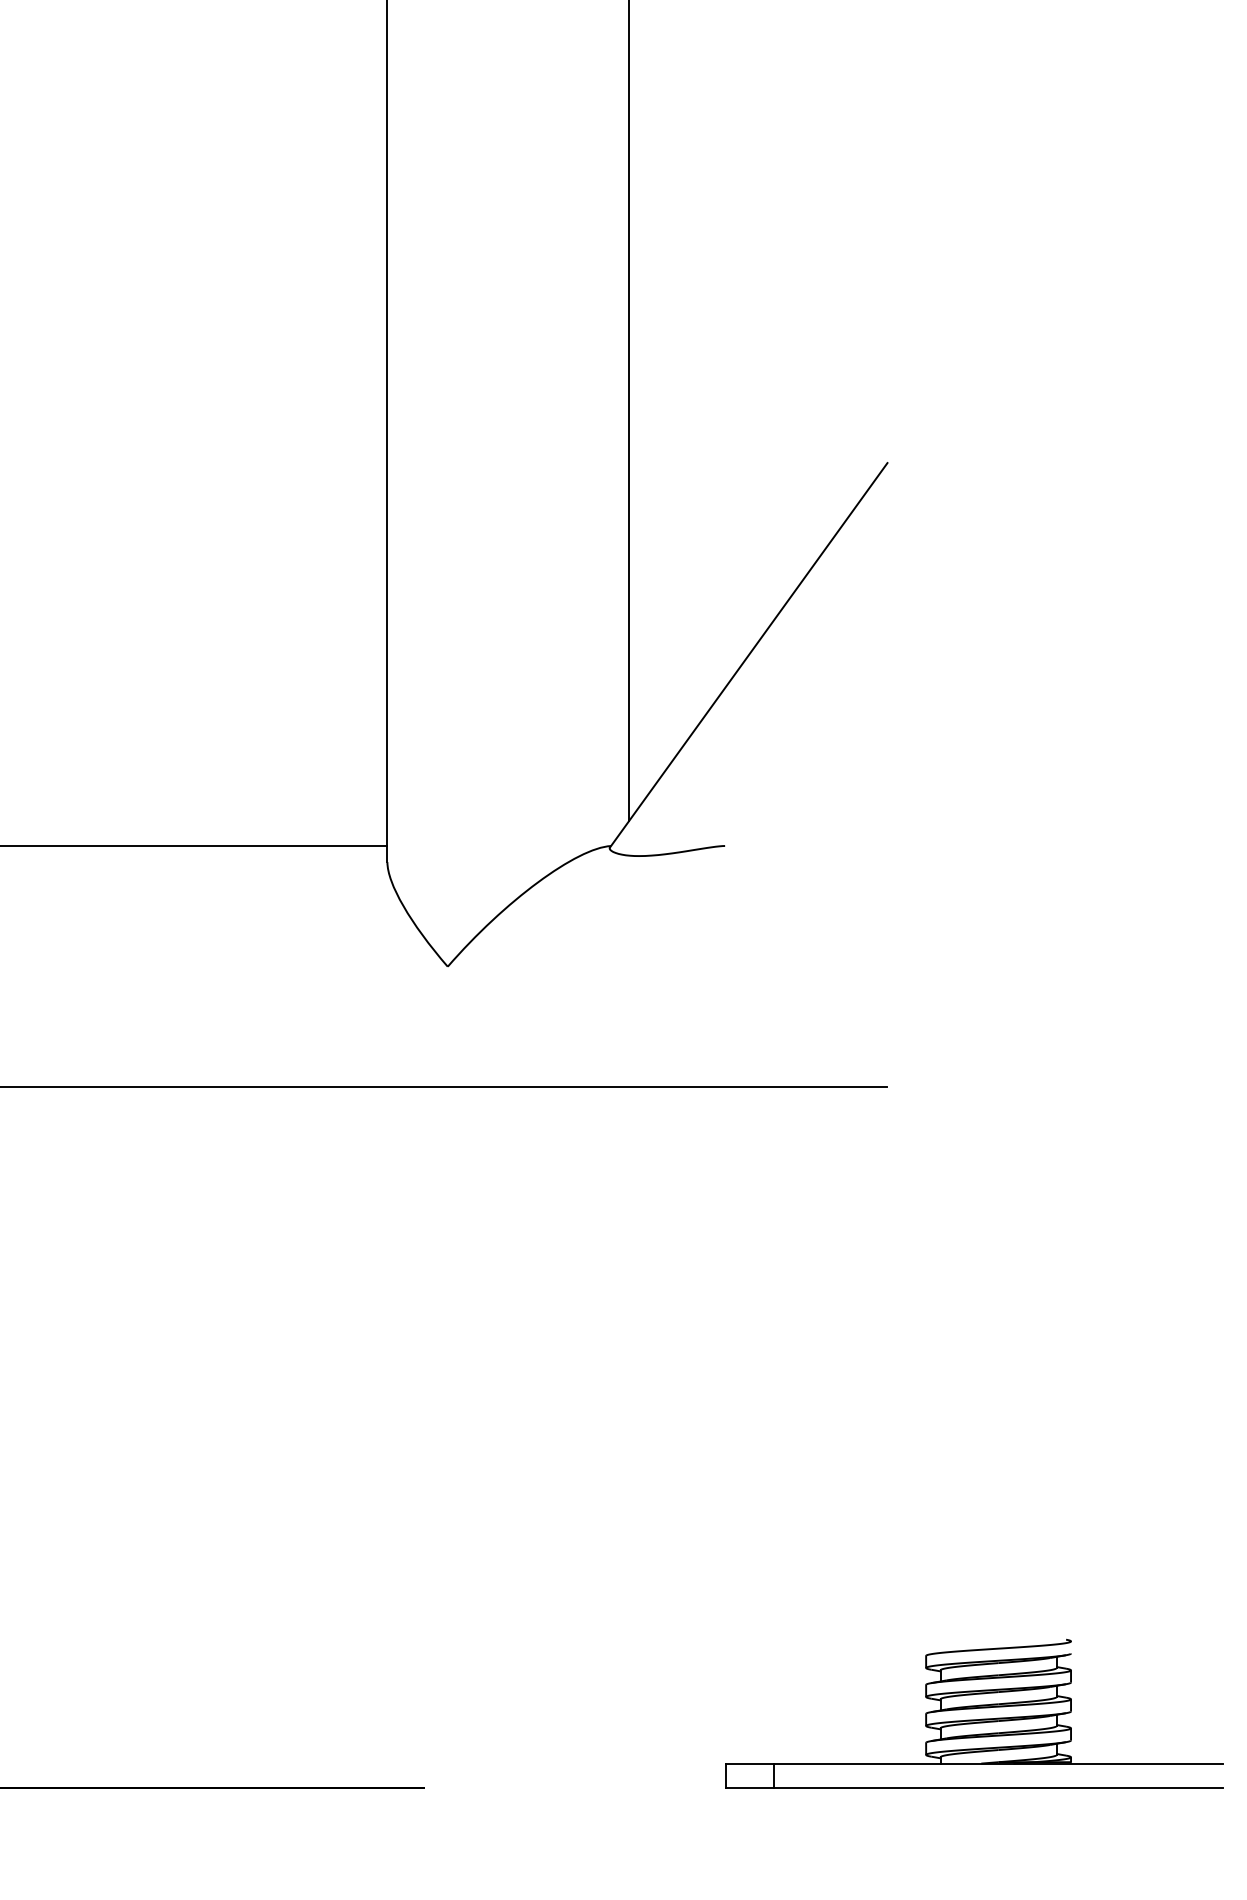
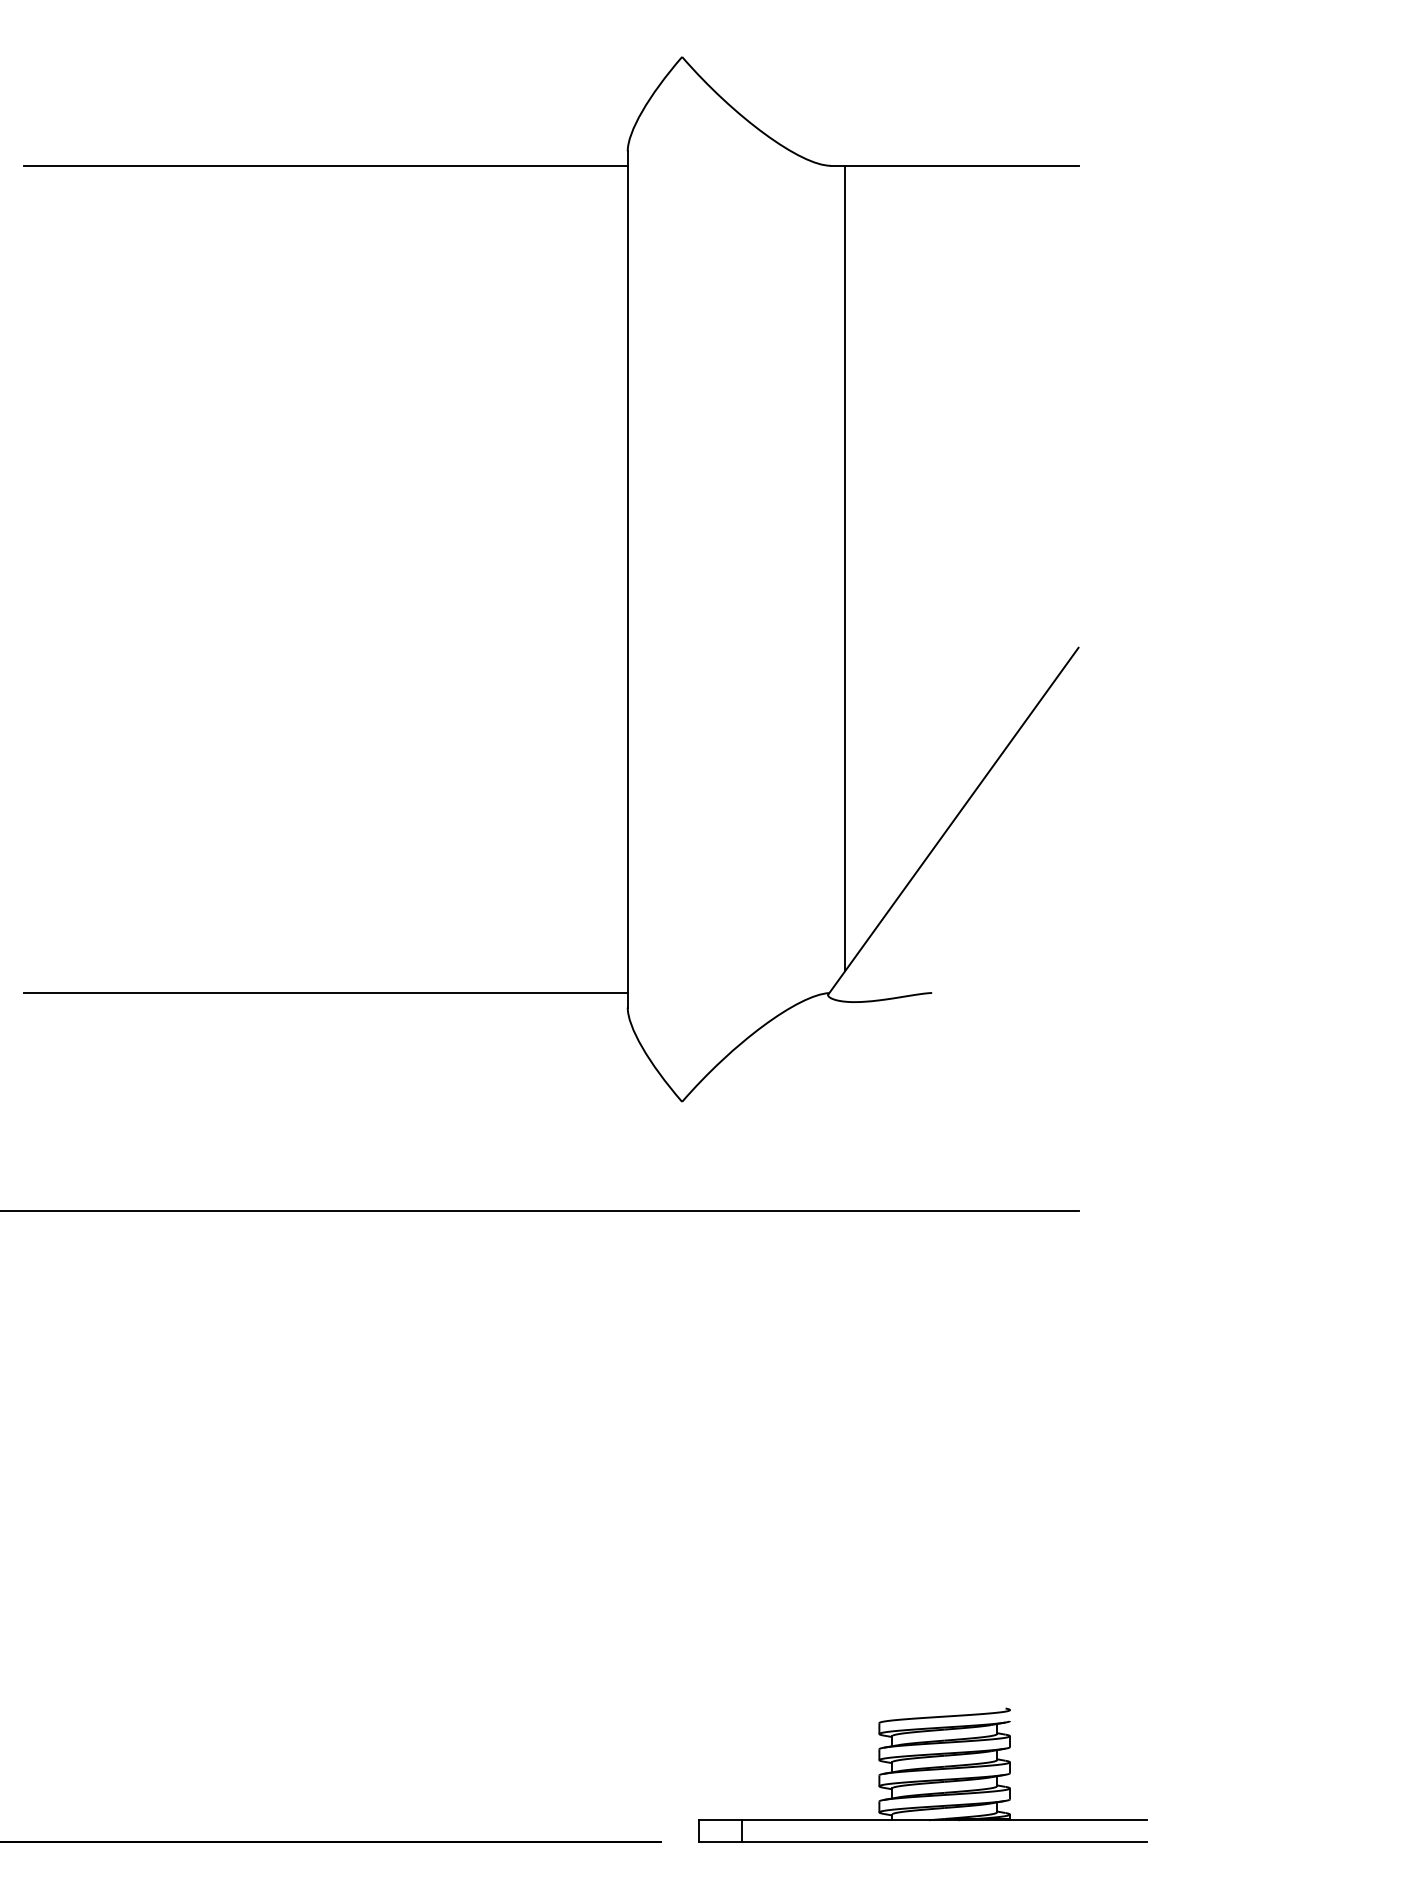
part: (973, 1712) -> (922, 1774), moved

